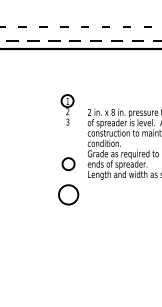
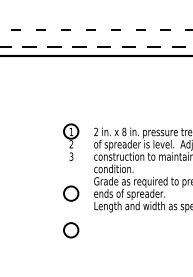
part: (67, 109) -> (71, 141), moved
circle: (68, 194) -> (71, 229), size x0.62

